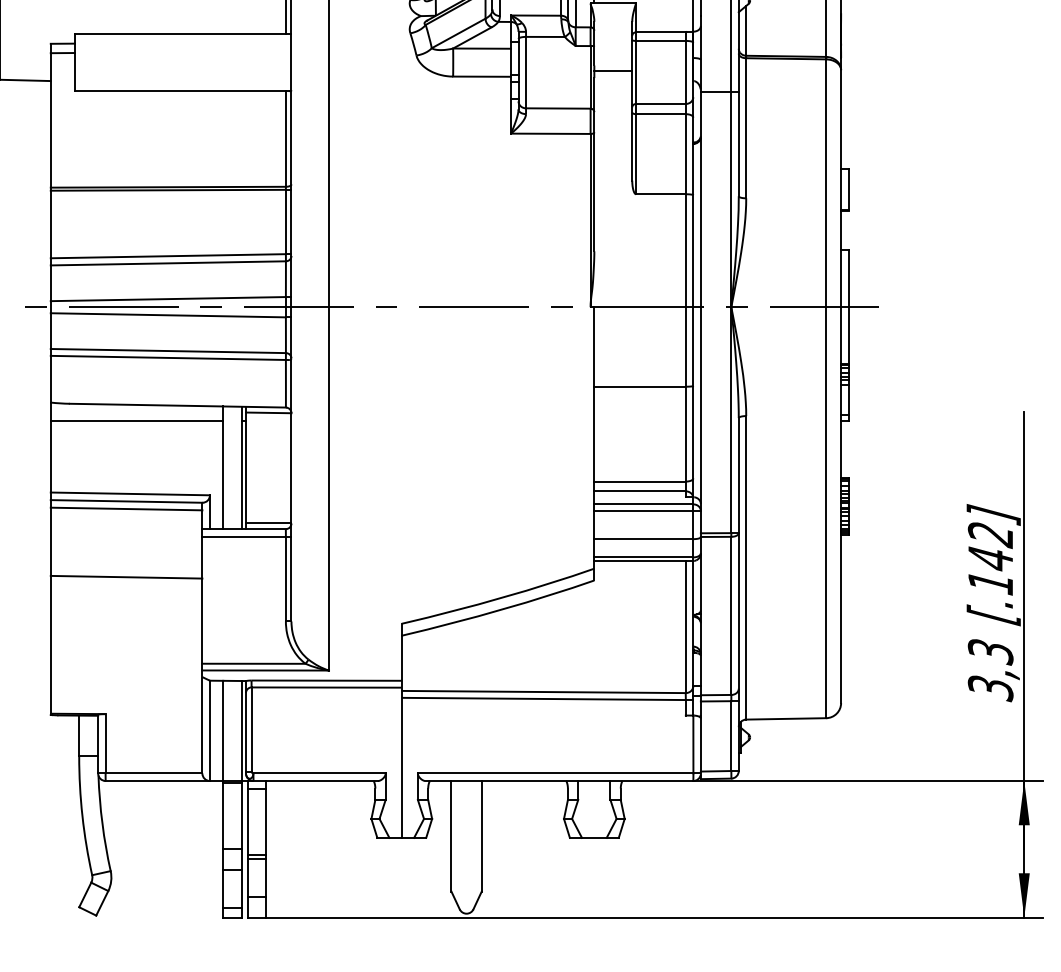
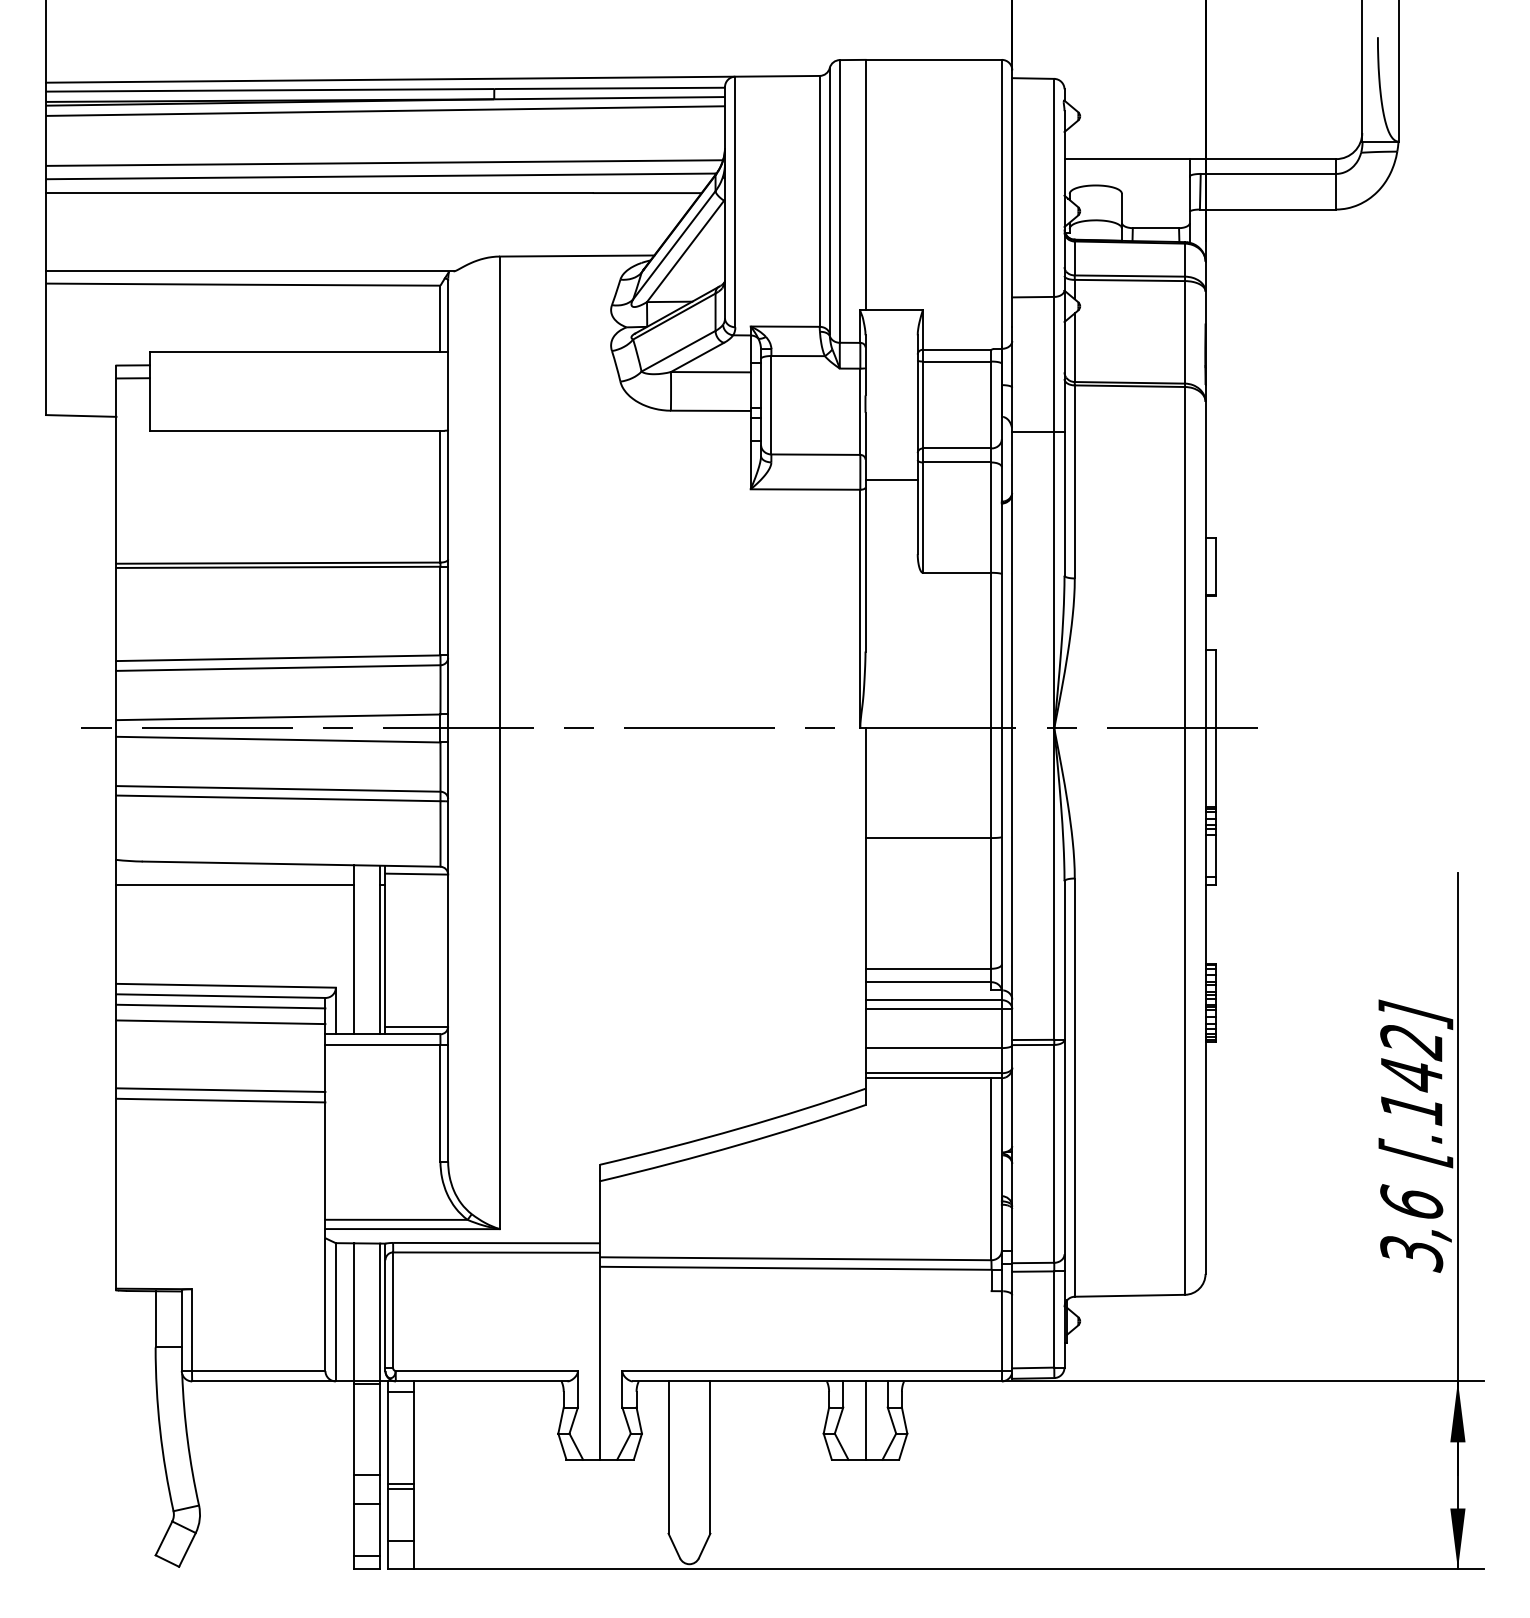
line: (613, 70) -> (891, 479), moved
line: (126, 520) -> (220, 1022), added
line: (126, 569) -> (220, 1089), added
text: (990, 651) -> (1411, 1203), 3,3 -> 3,6
line: (594, 809) -> (865, 1420), added

